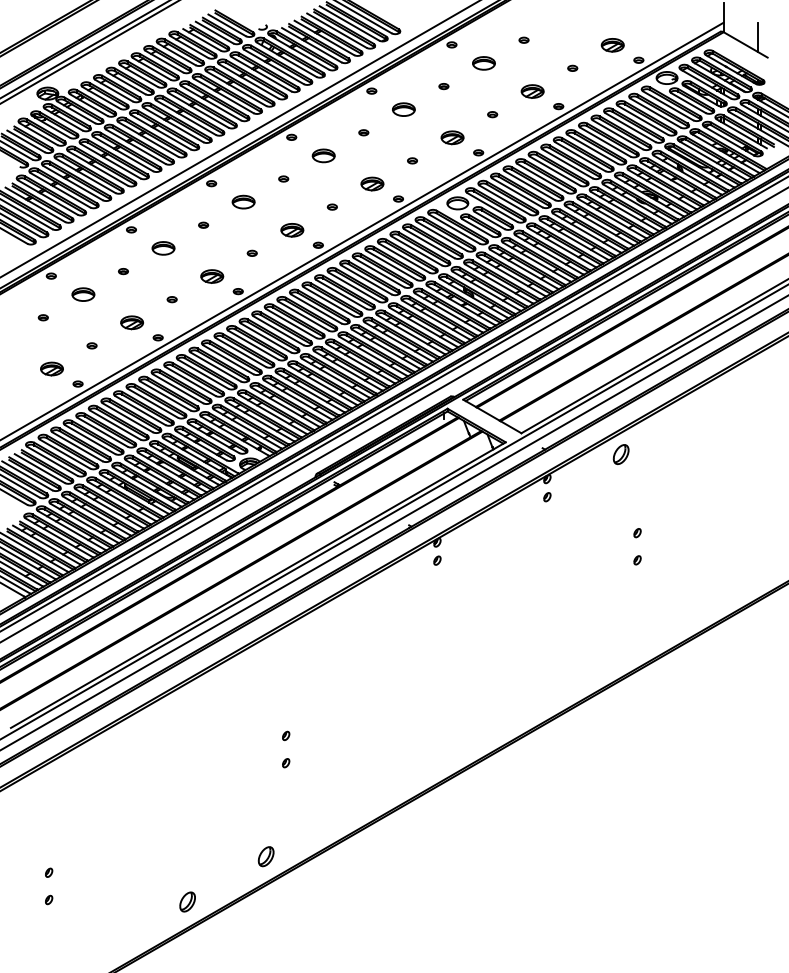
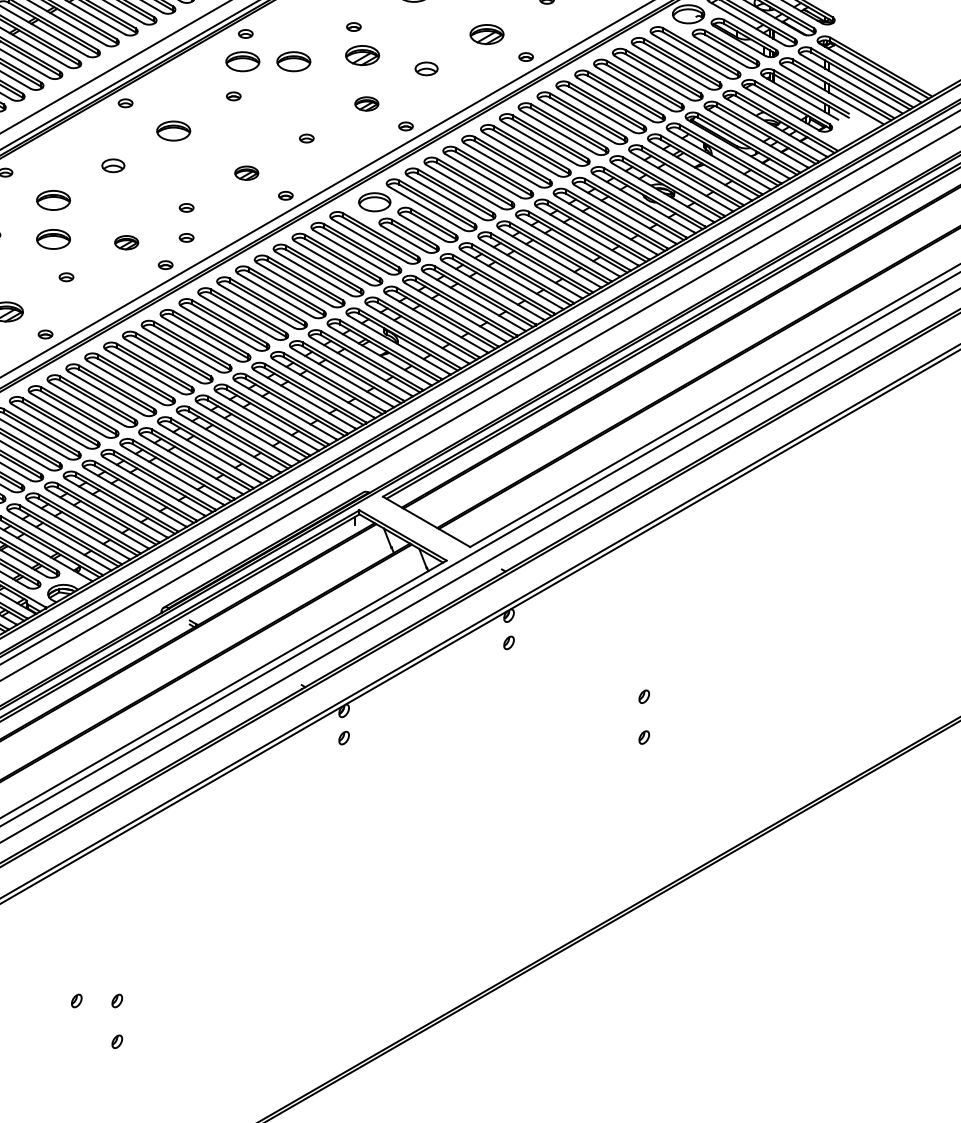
part: (449, 105) -> (362, 55), added
part: (369, 109) -> (242, 61), added
part: (492, 114) -> (426, 68), size x1.6
part: (452, 137) -> (366, 103), size x0.7
part: (283, 178) -> (113, 164), size x1.6
part: (372, 183) -> (246, 172), size x0.7
part: (331, 226) -> (185, 236), added
part: (243, 227) -> (53, 238), added
part: (292, 230) -> (126, 242), size x0.7
part: (620, 454) -> (618, 578), removed
part: (259, 735) -> (77, 1000), added

